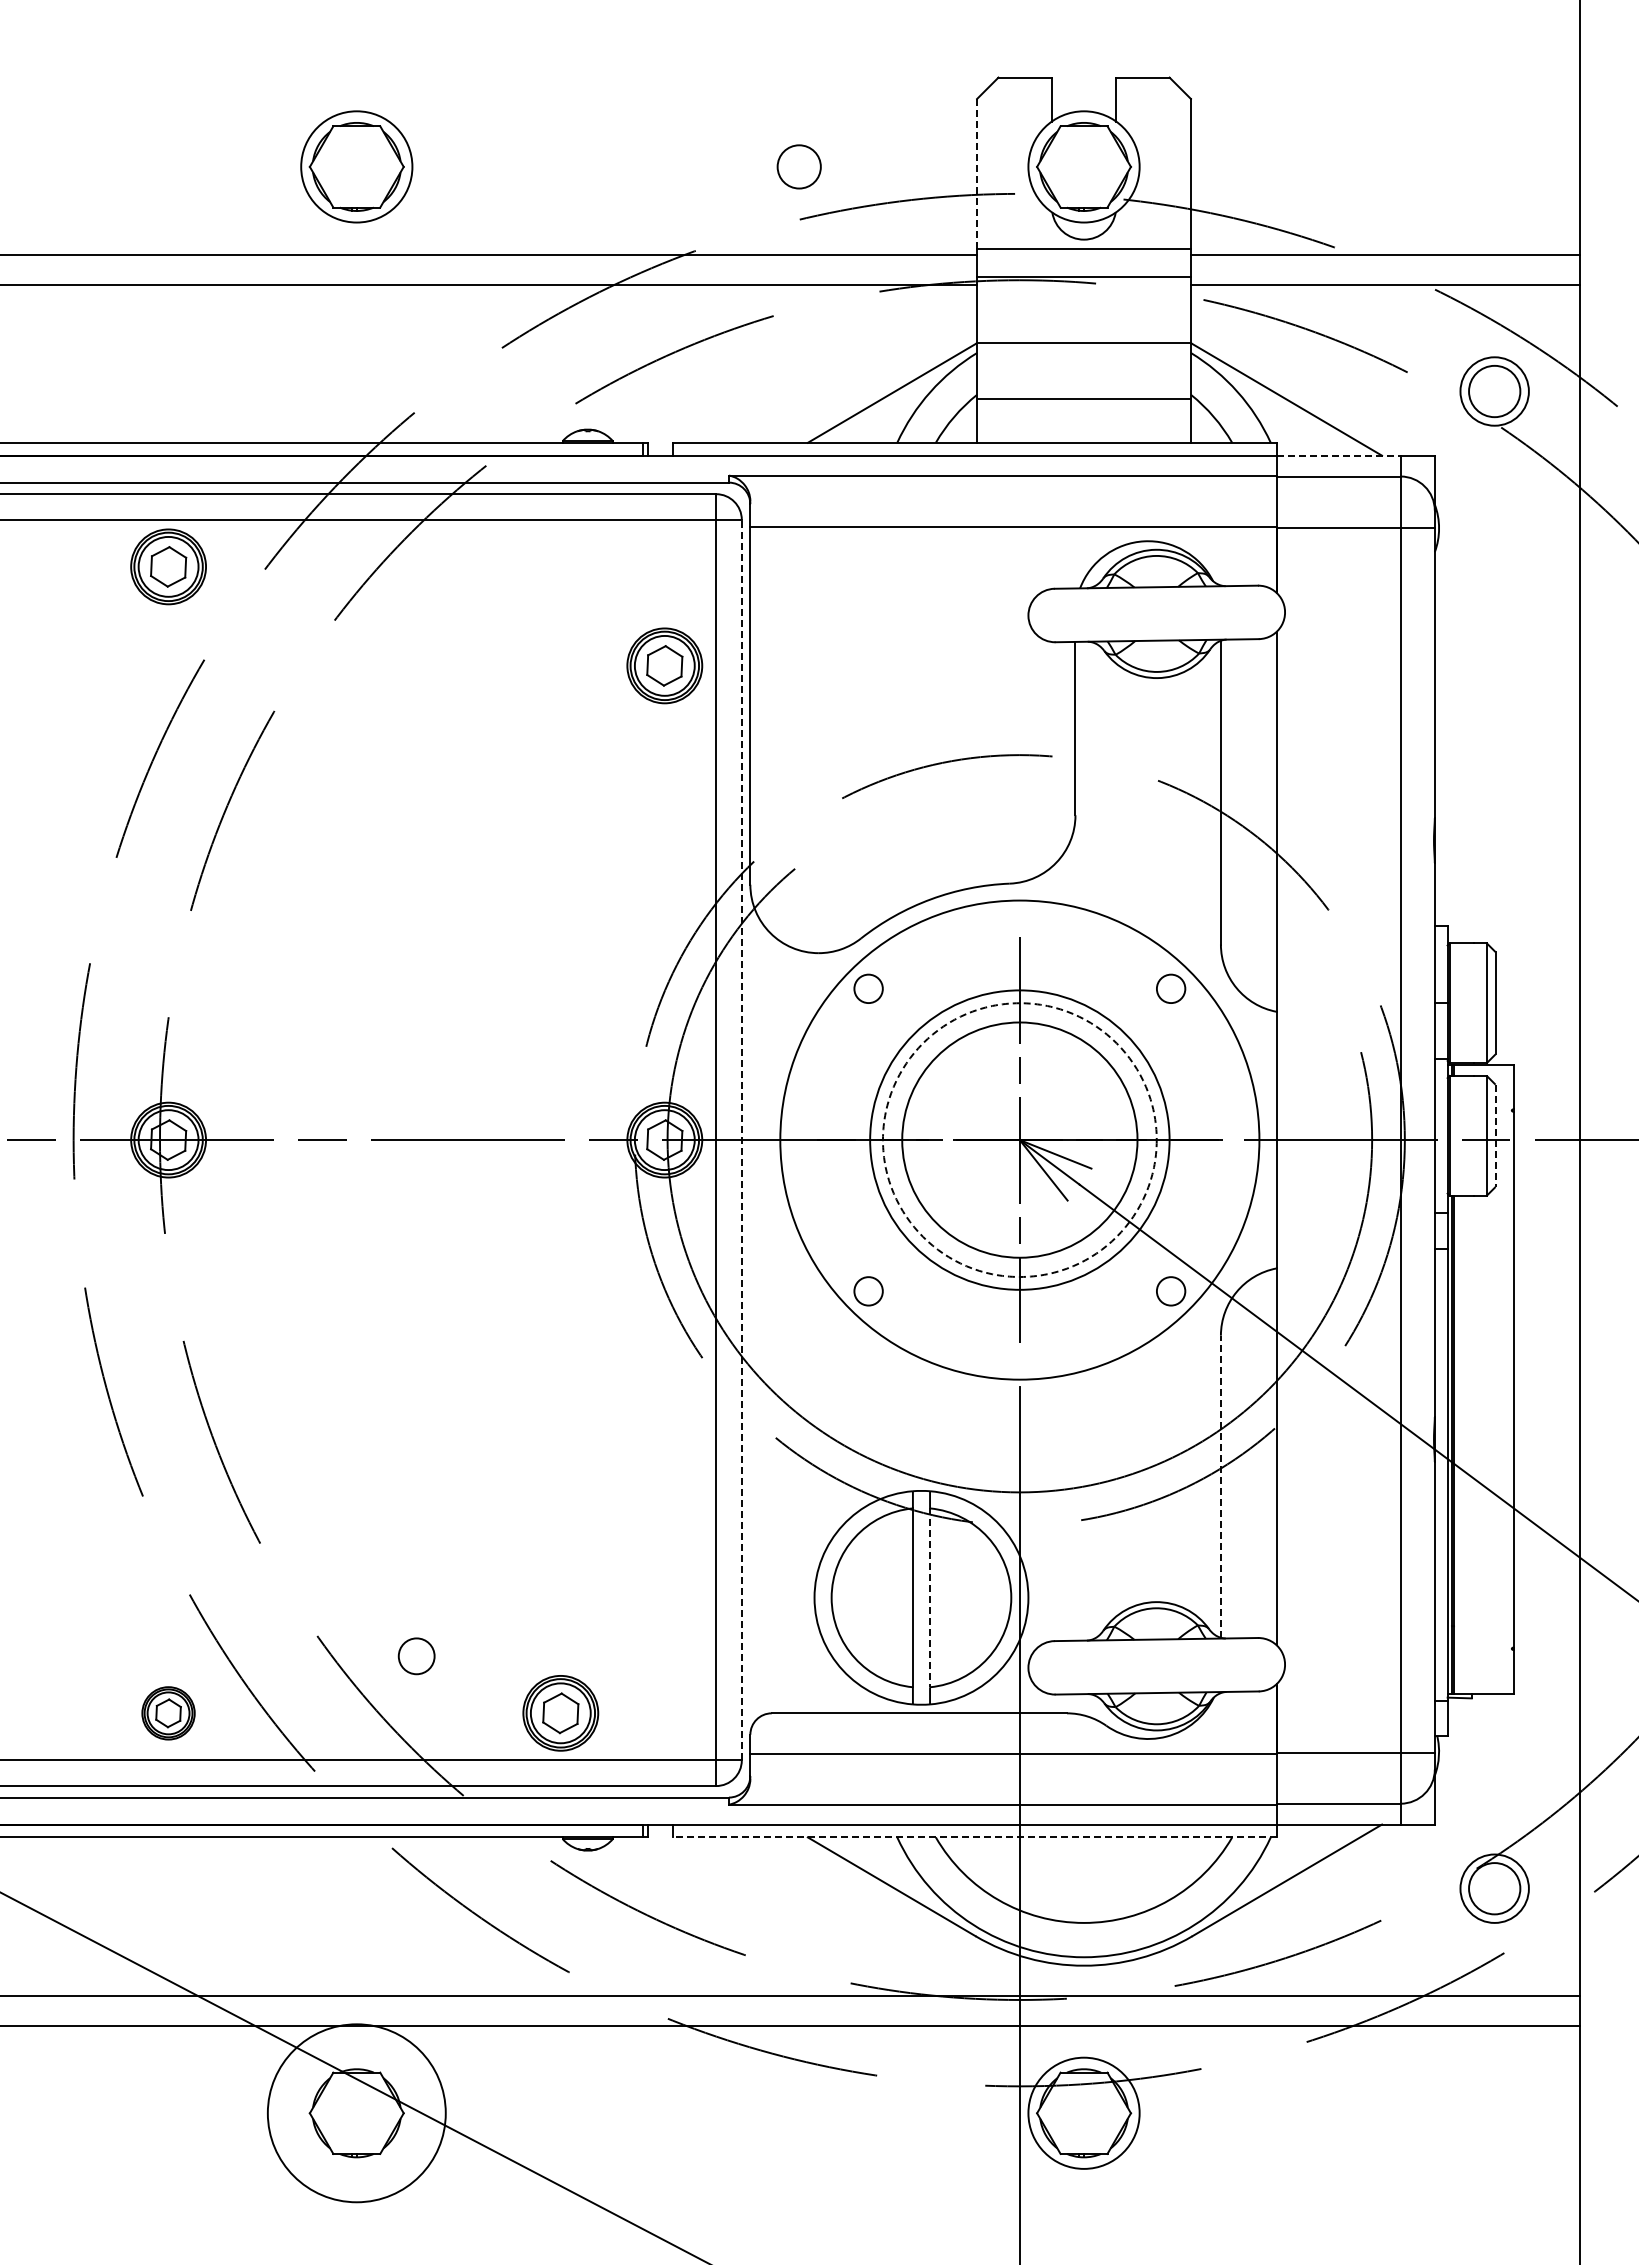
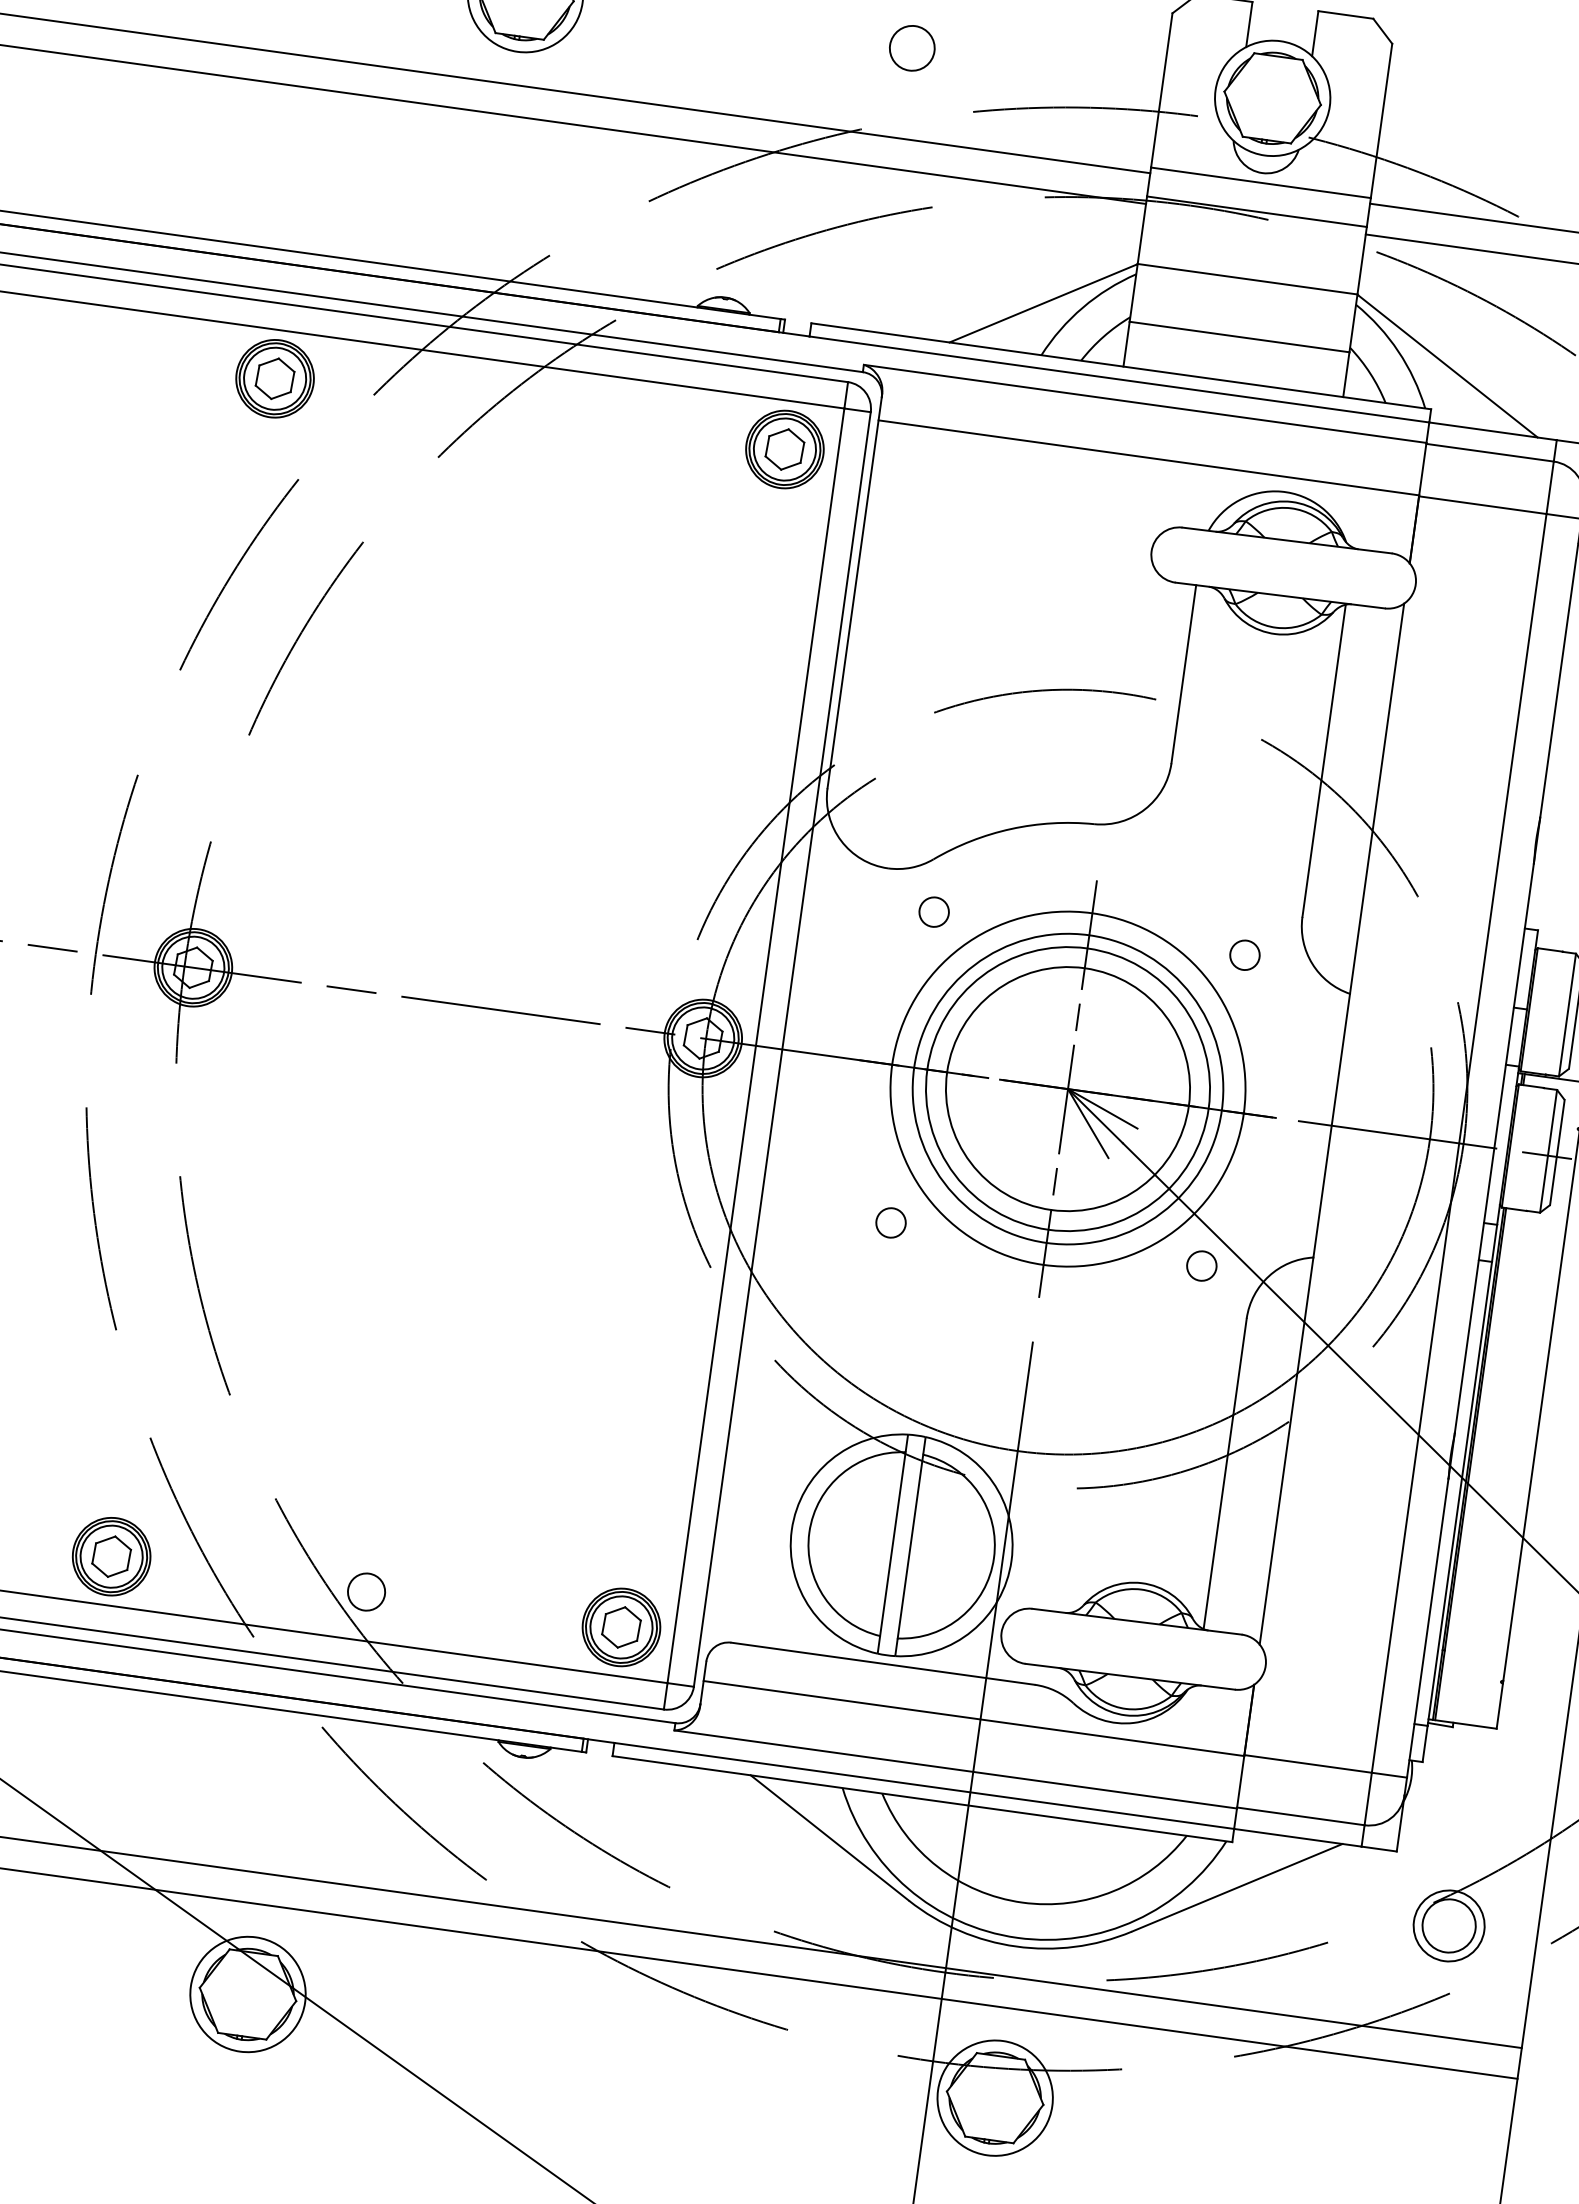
circle: (798, 166) -> (911, 47), moved
line: (977, 173) -> (1162, 89), dashed -> solid
line: (1339, 455) -> (1494, 431), dashed -> solid
part: (664, 665) -> (784, 449), moved
line: (1495, 1136) -> (1557, 1153), dashed -> solid
line: (741, 1139) -> (782, 1048), dashed -> solid
circle: (1019, 1140) -> (1067, 1089), dashed -> solid
circle: (1019, 1140) -> (1067, 1089), size x0.71
line: (1220, 1486) -> (1224, 1473), dashed -> solid
line: (930, 1598) -> (910, 1547), dashed -> solid
circle: (416, 1656) -> (366, 1592), moved
part: (168, 1713) -> (111, 1556), size x1.43
part: (560, 1713) -> (621, 1627), moved
line: (974, 1837) -> (921, 1799), dashed -> solid
circle: (356, 2112) -> (247, 1993), size x0.62

